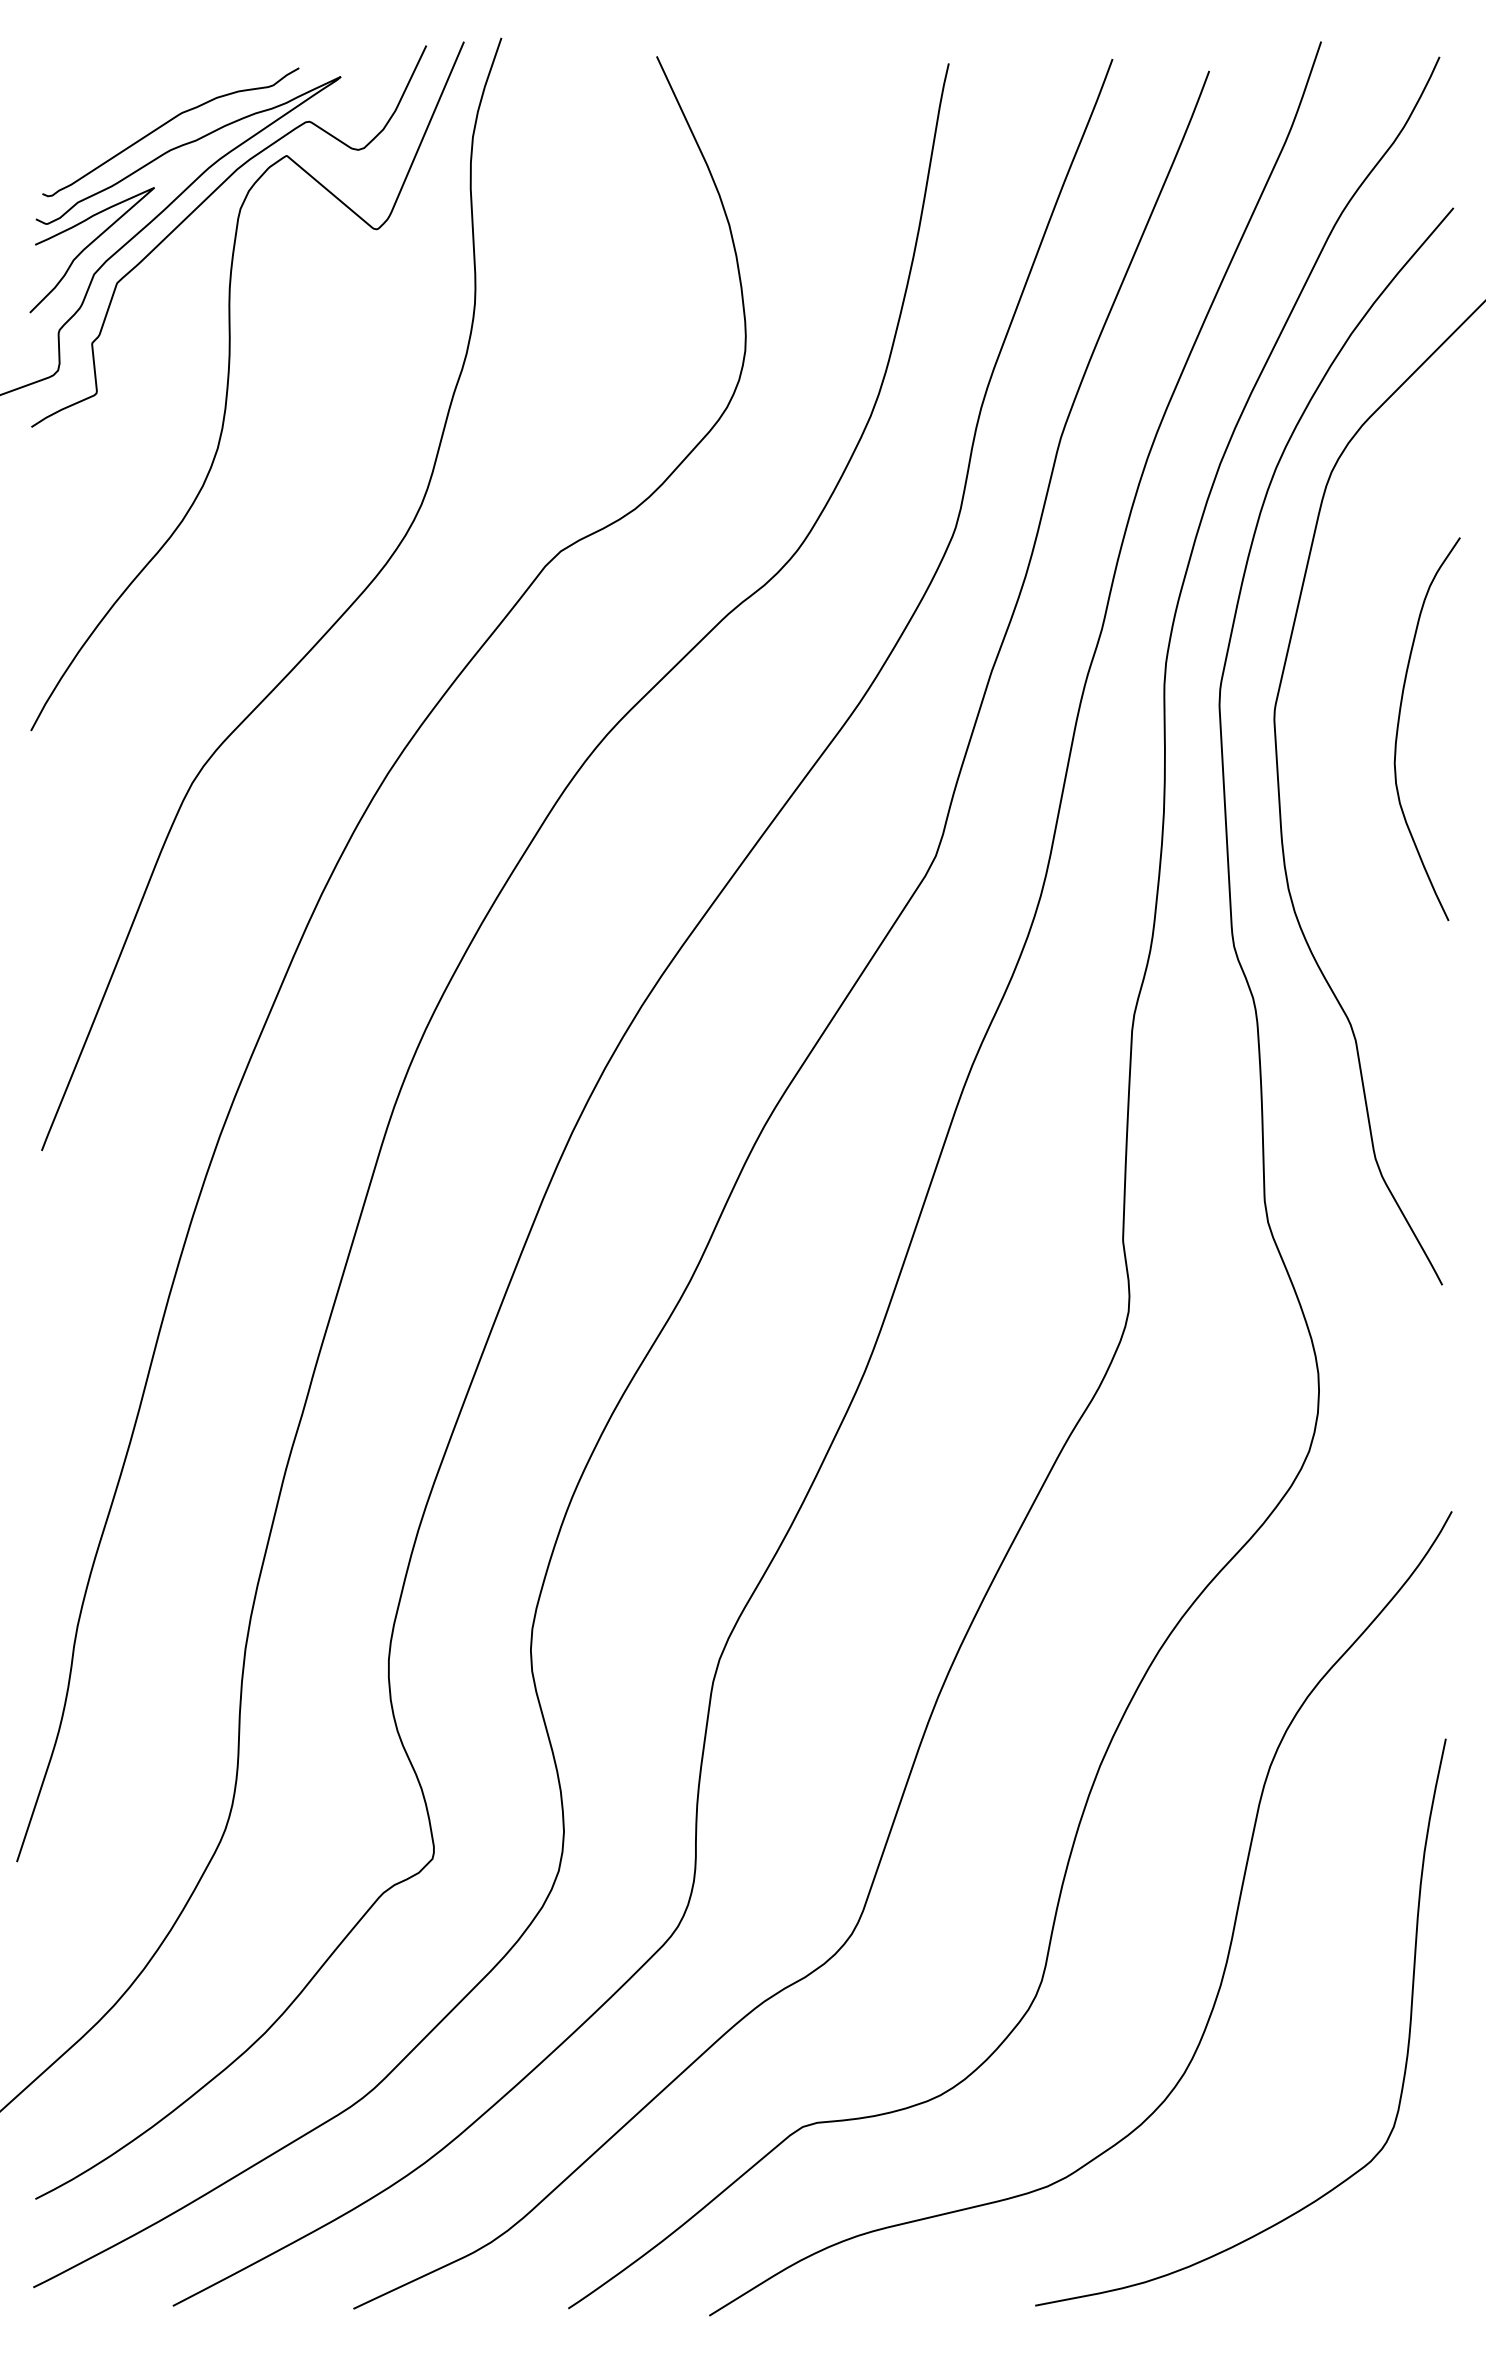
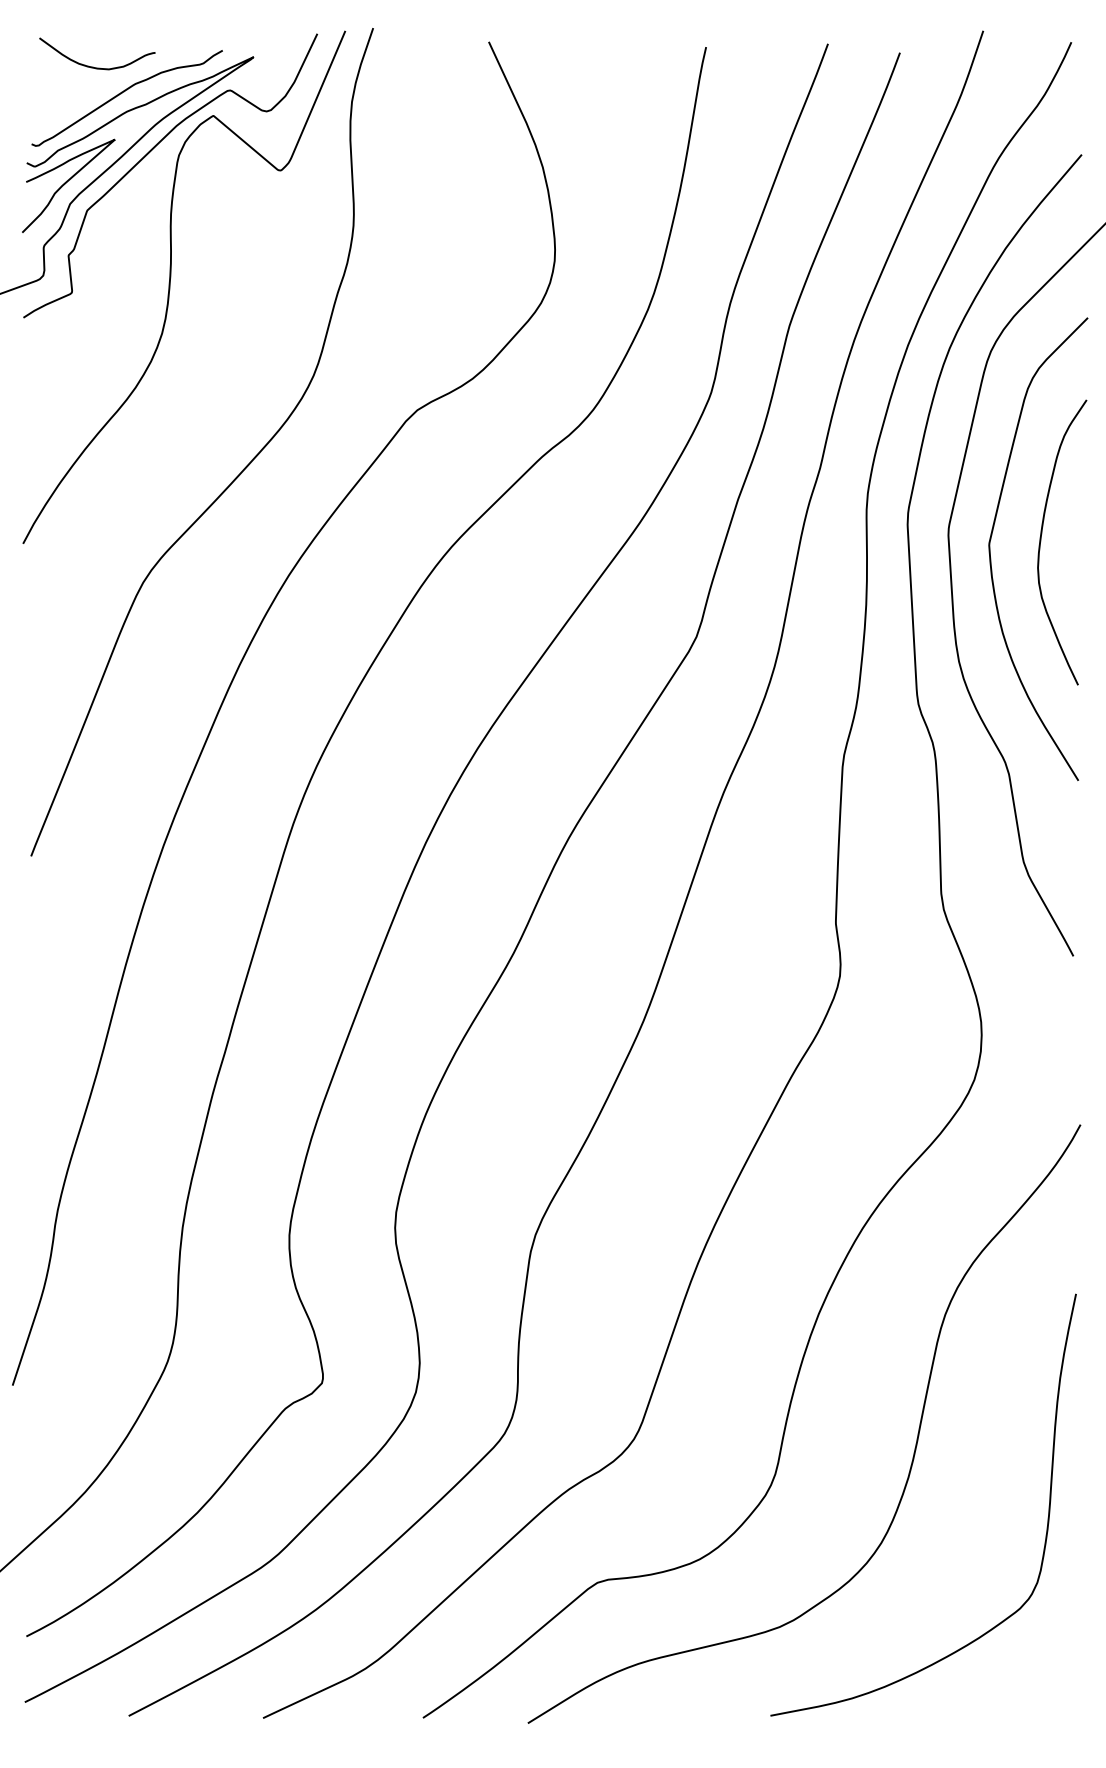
curve: (125, 89) -> (93, 66), added
curve: (1333, 719) -> (992, 535), added

